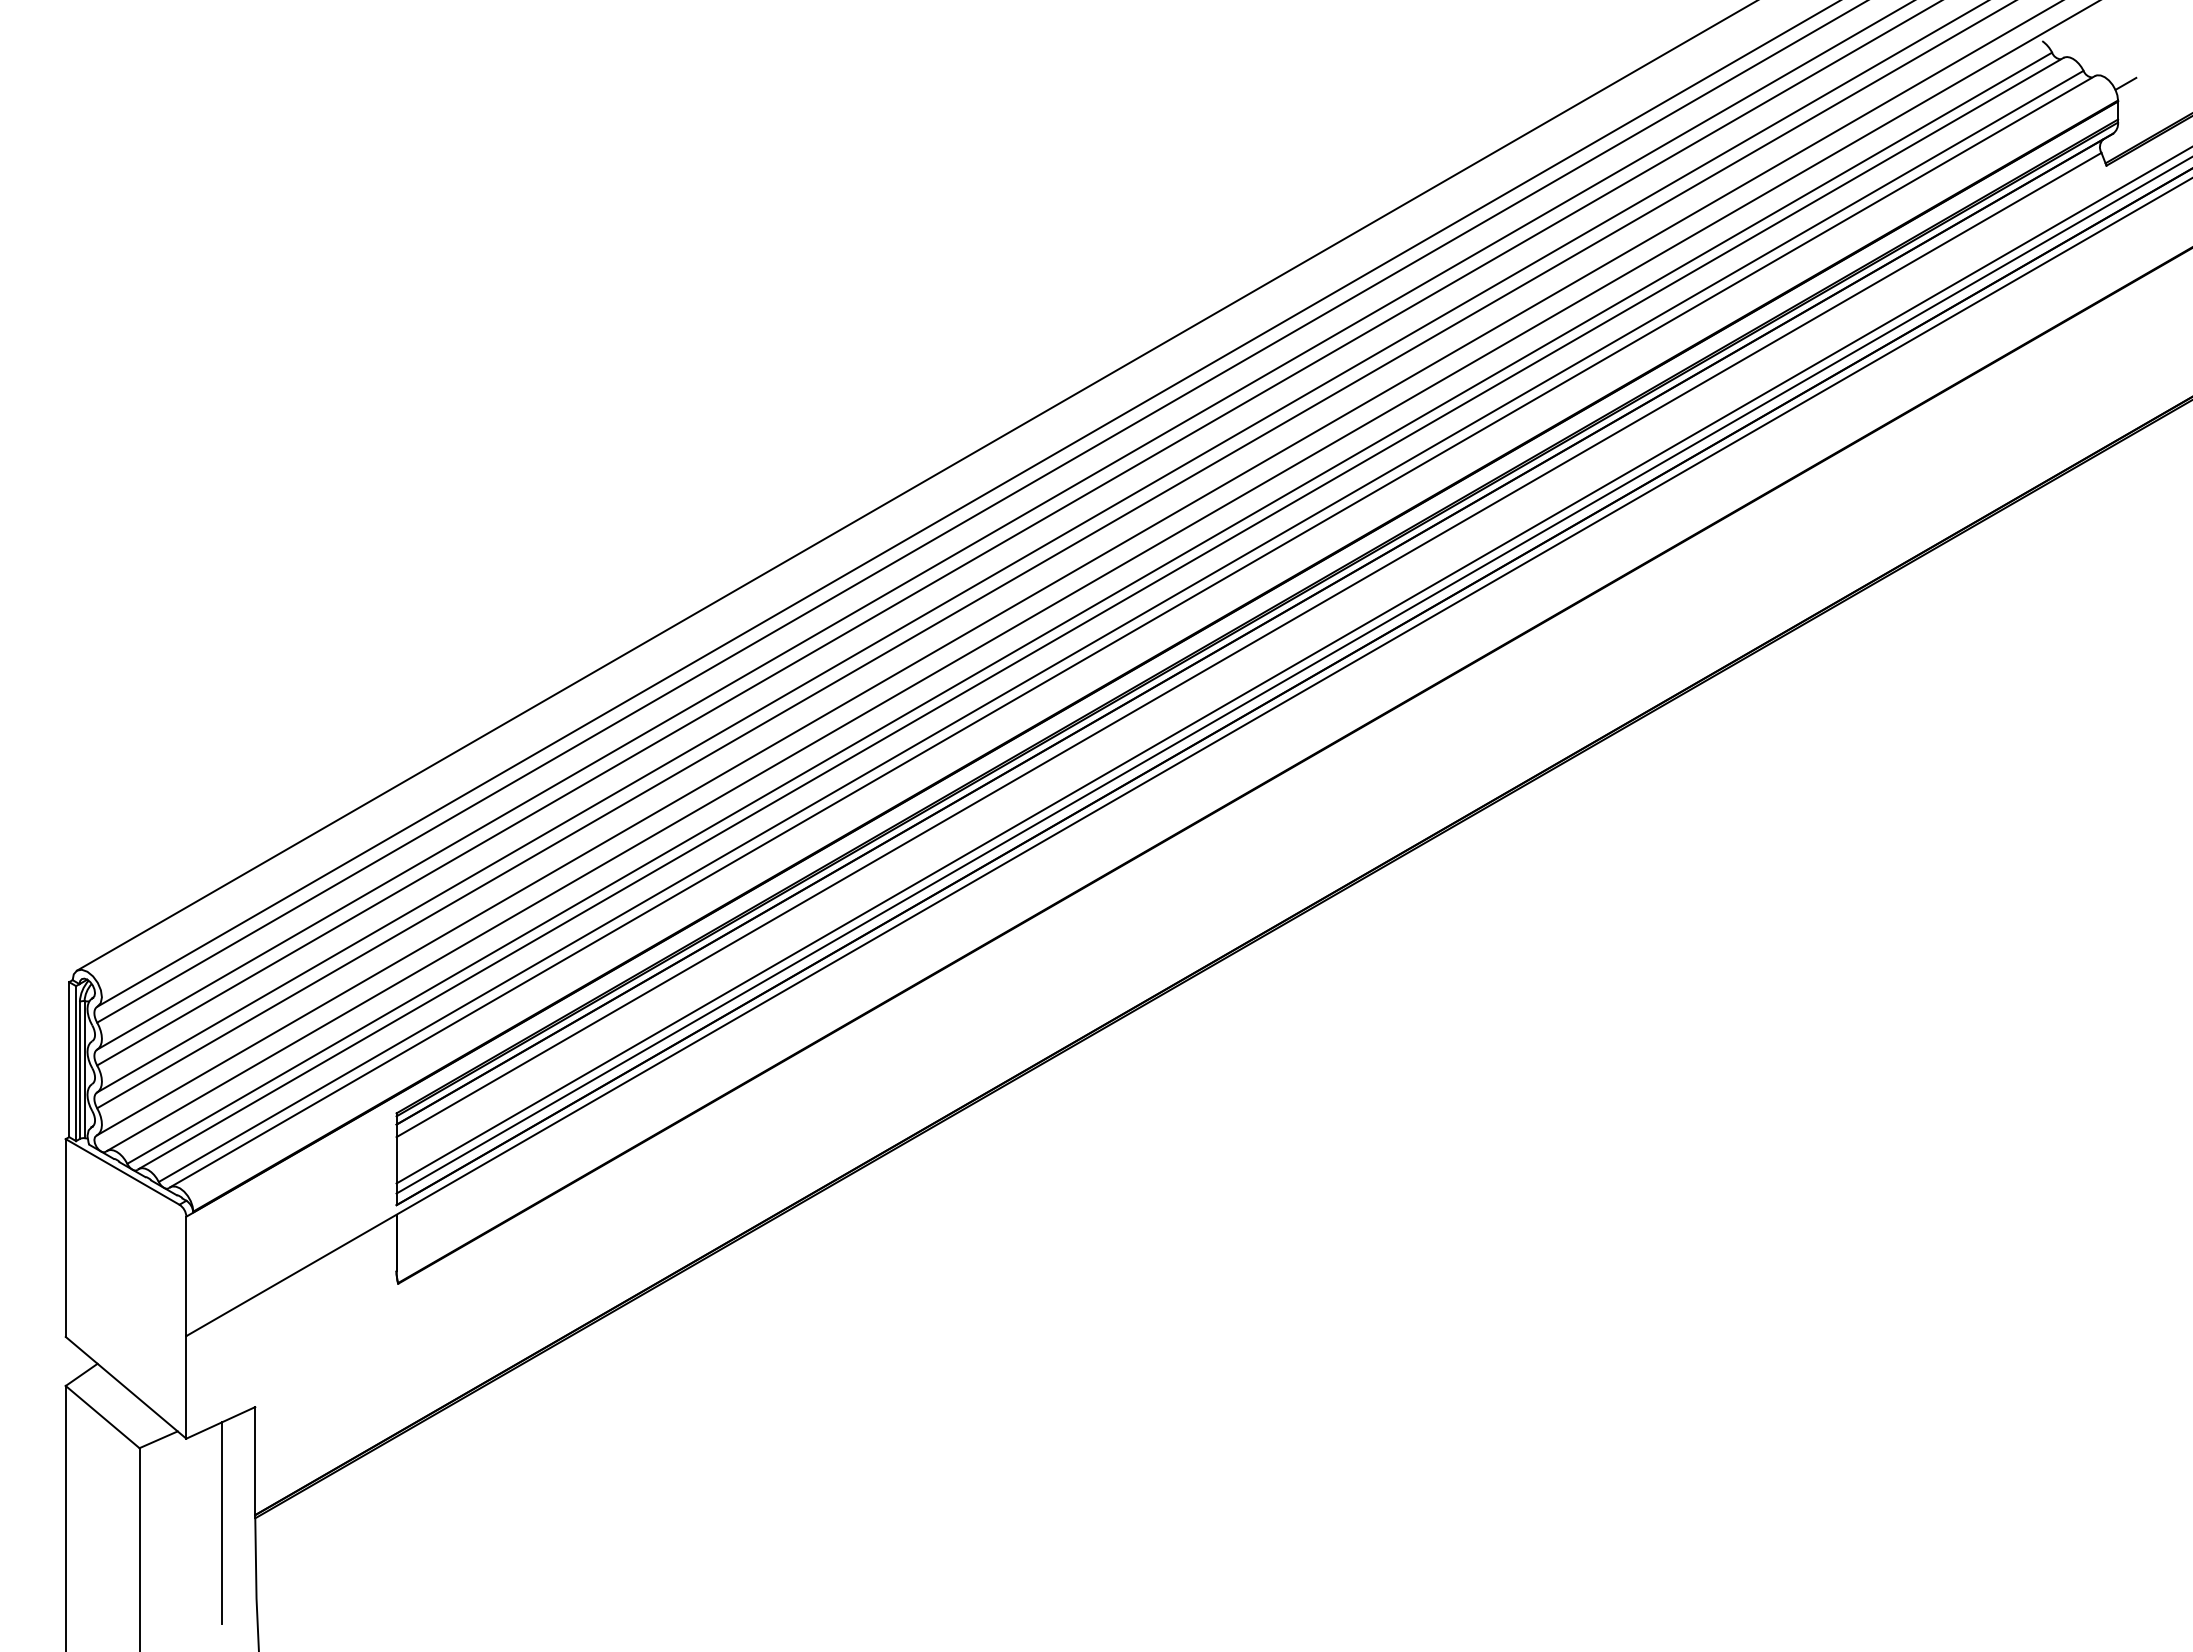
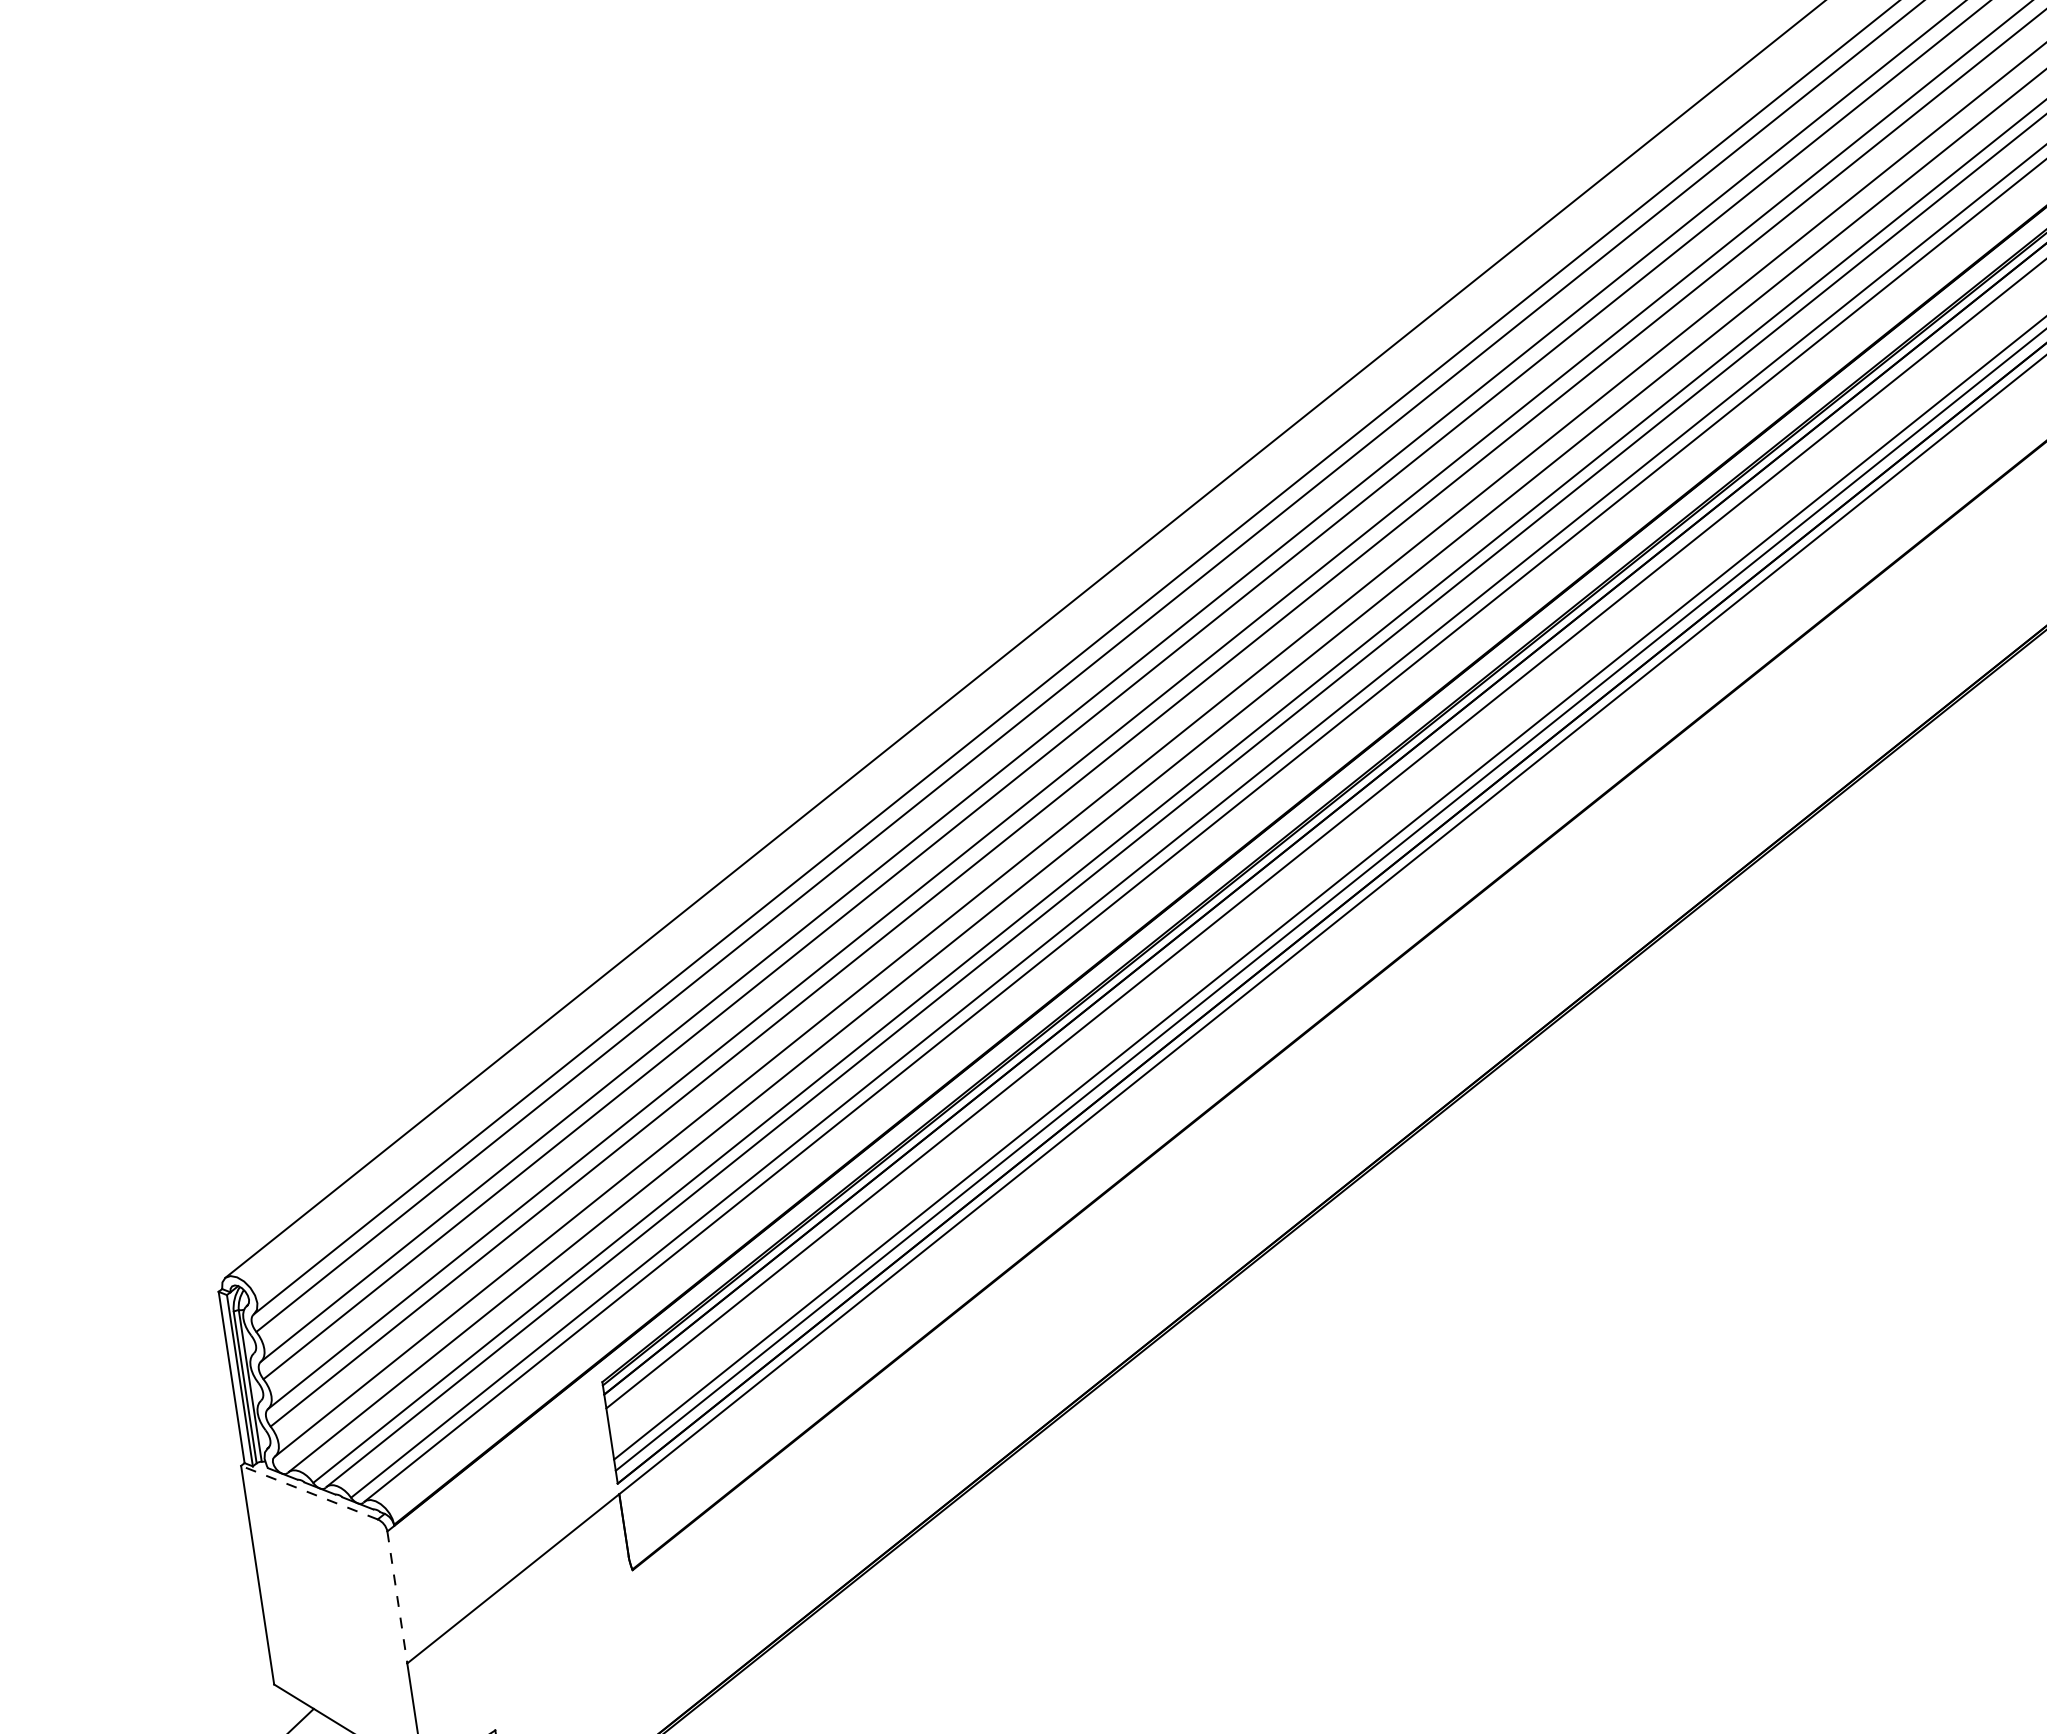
line: (122, 1171) -> (309, 1492), solid -> dashed
line: (186, 1276) -> (397, 1597), solid -> dashed

